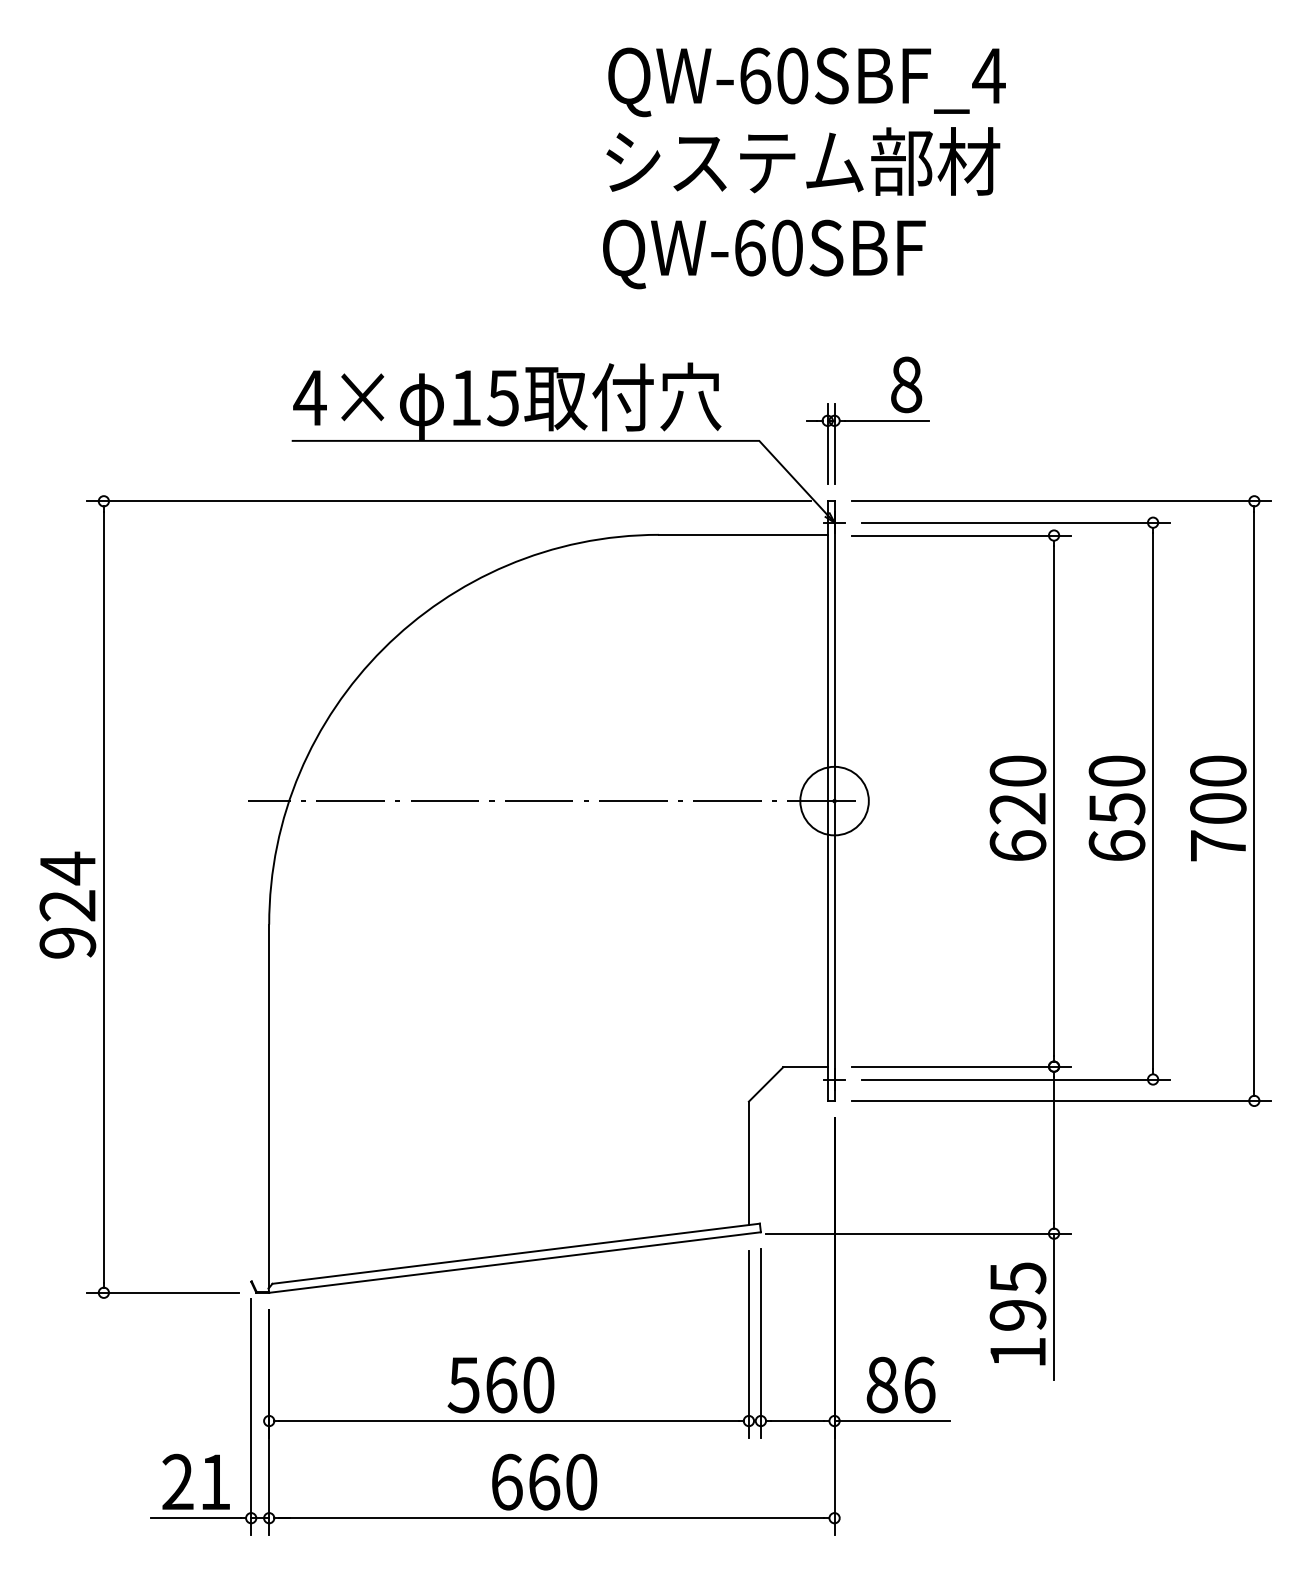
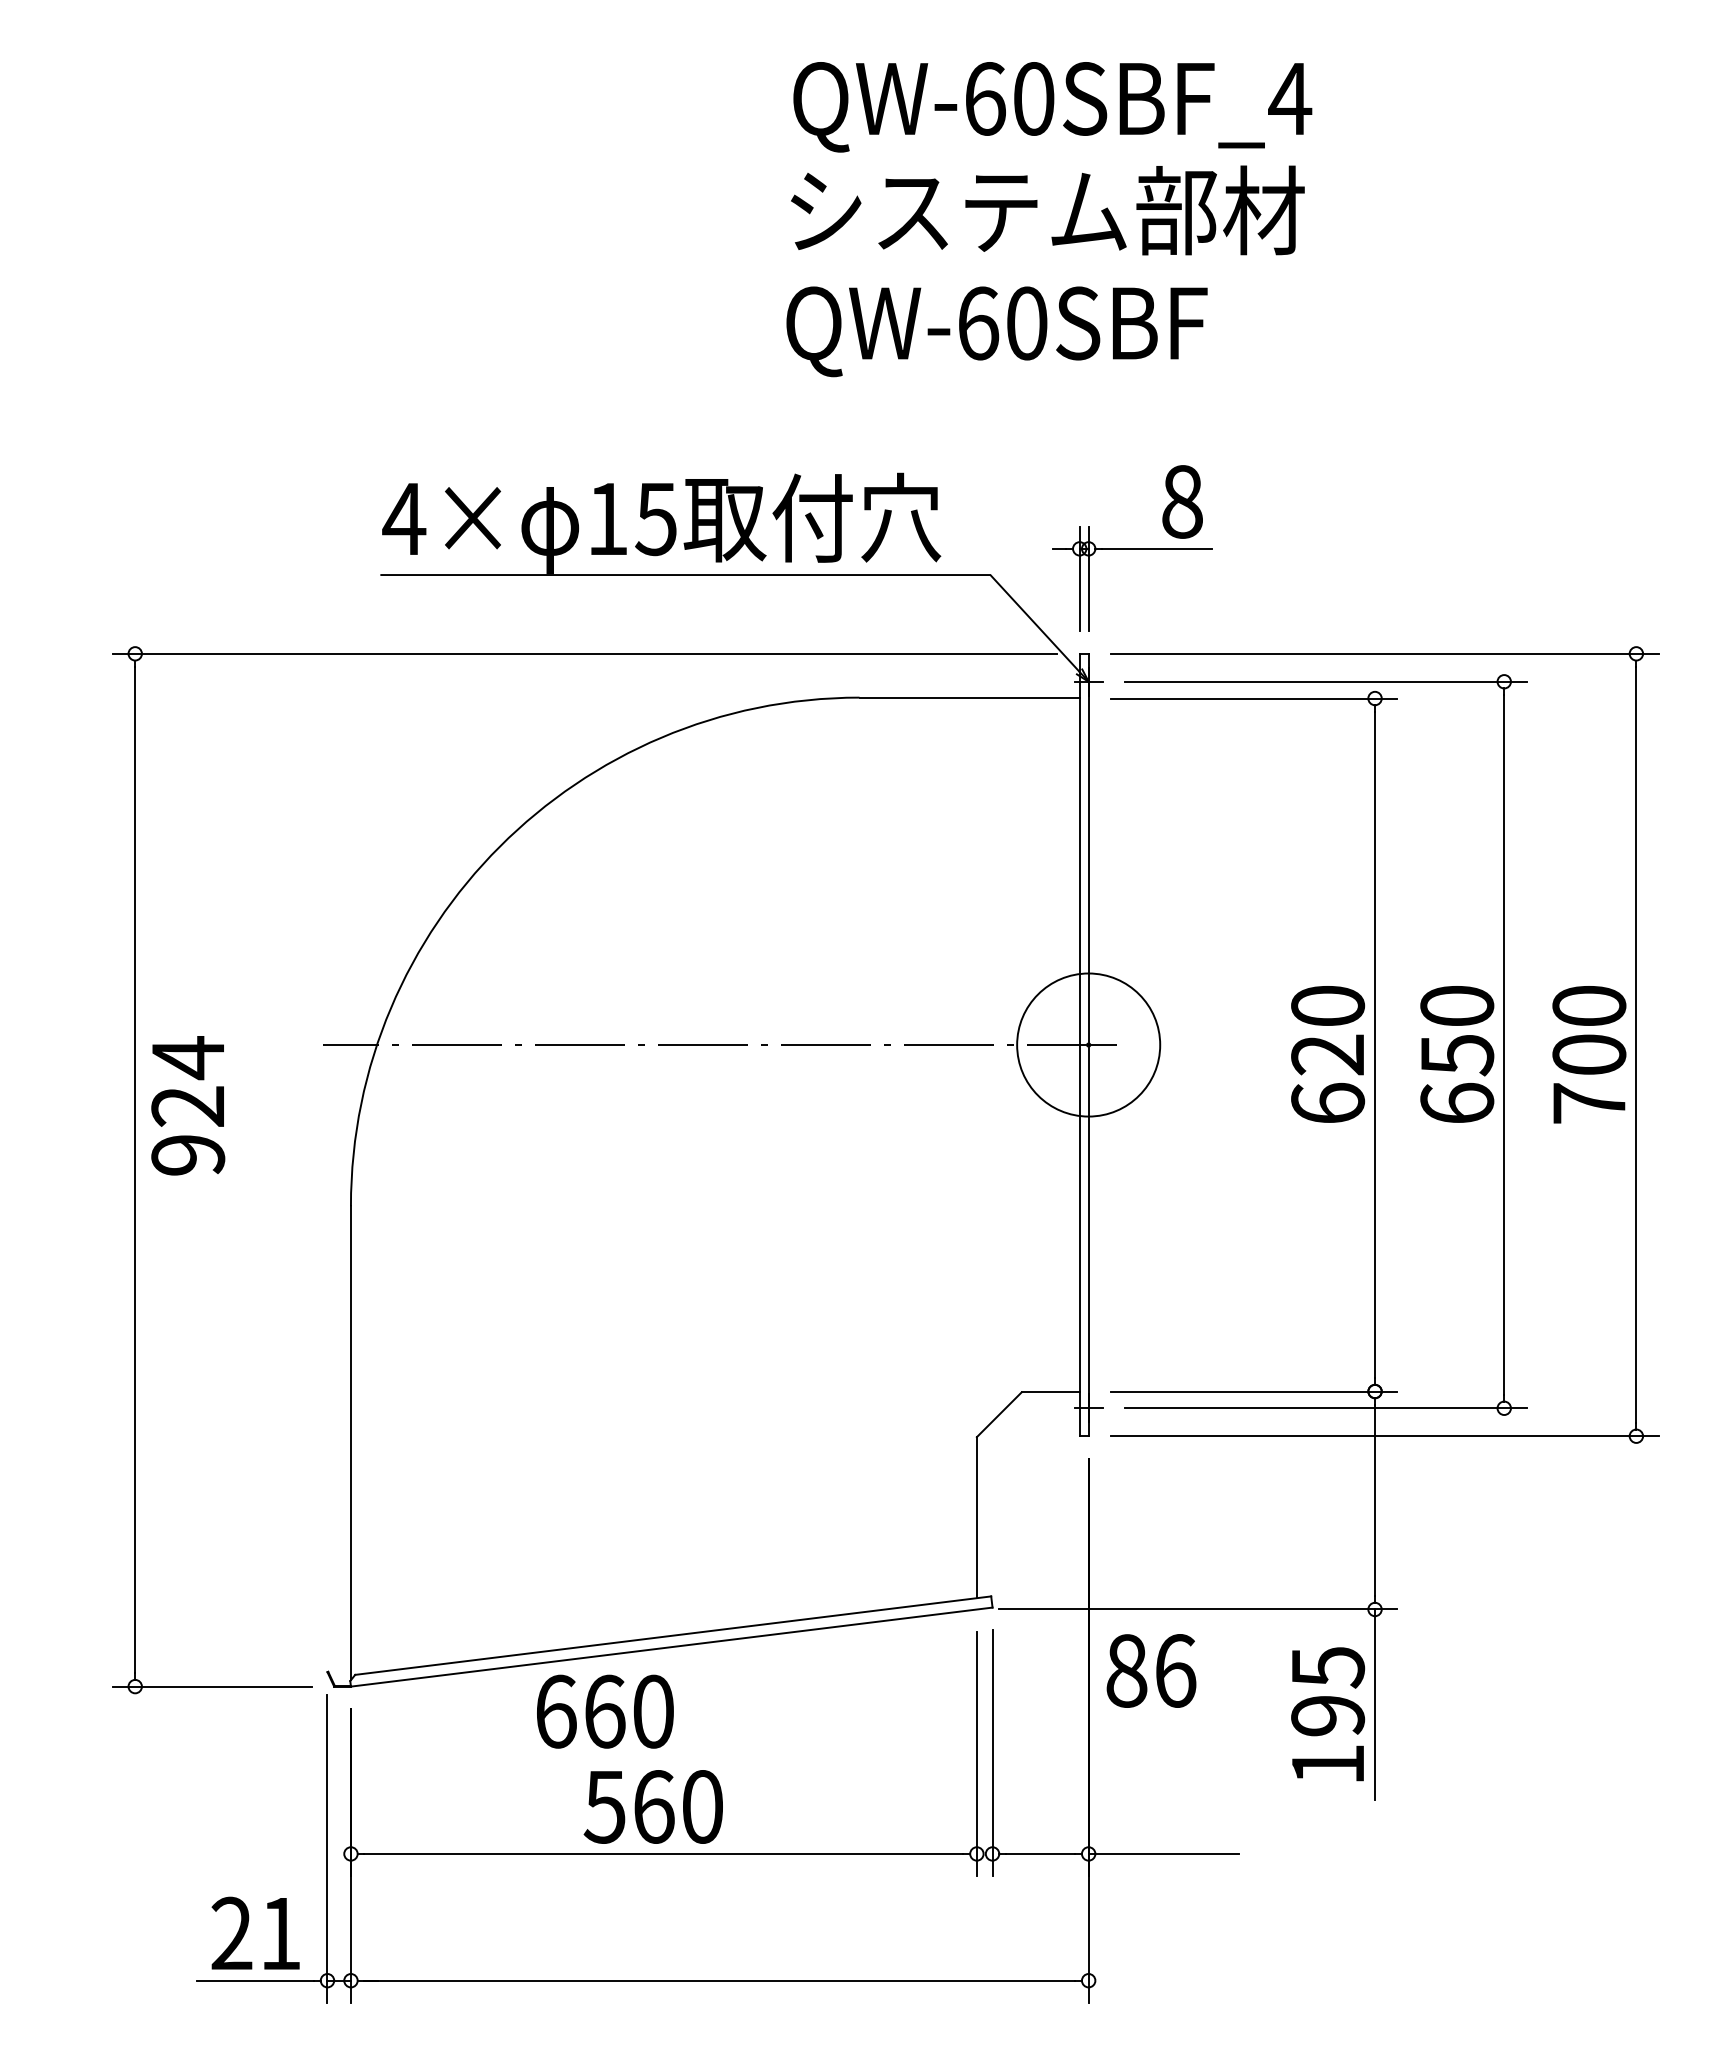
circle: (834, 800) -> (1088, 1044), size x1.6
text: (68, 904) -> (188, 1105), moved
text: (901, 1384) -> (1151, 1670), moved
text: (544, 1482) -> (605, 1711), moved

